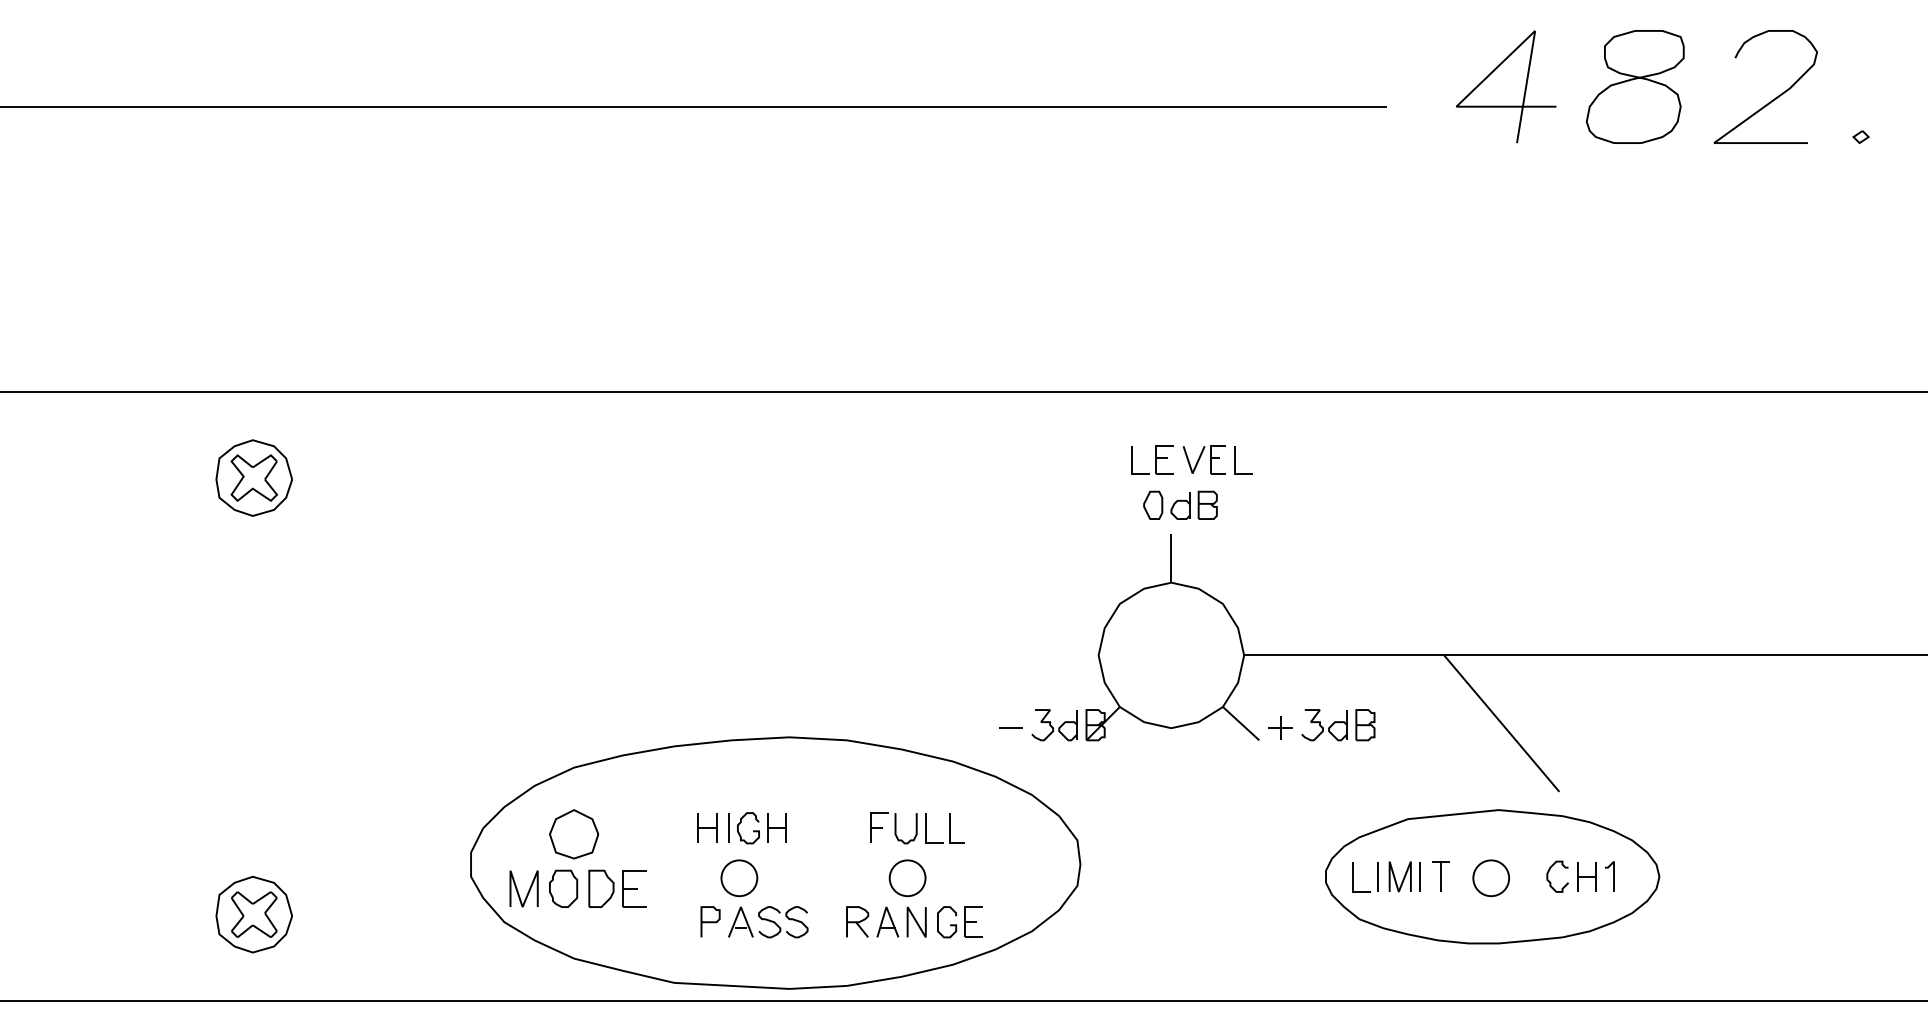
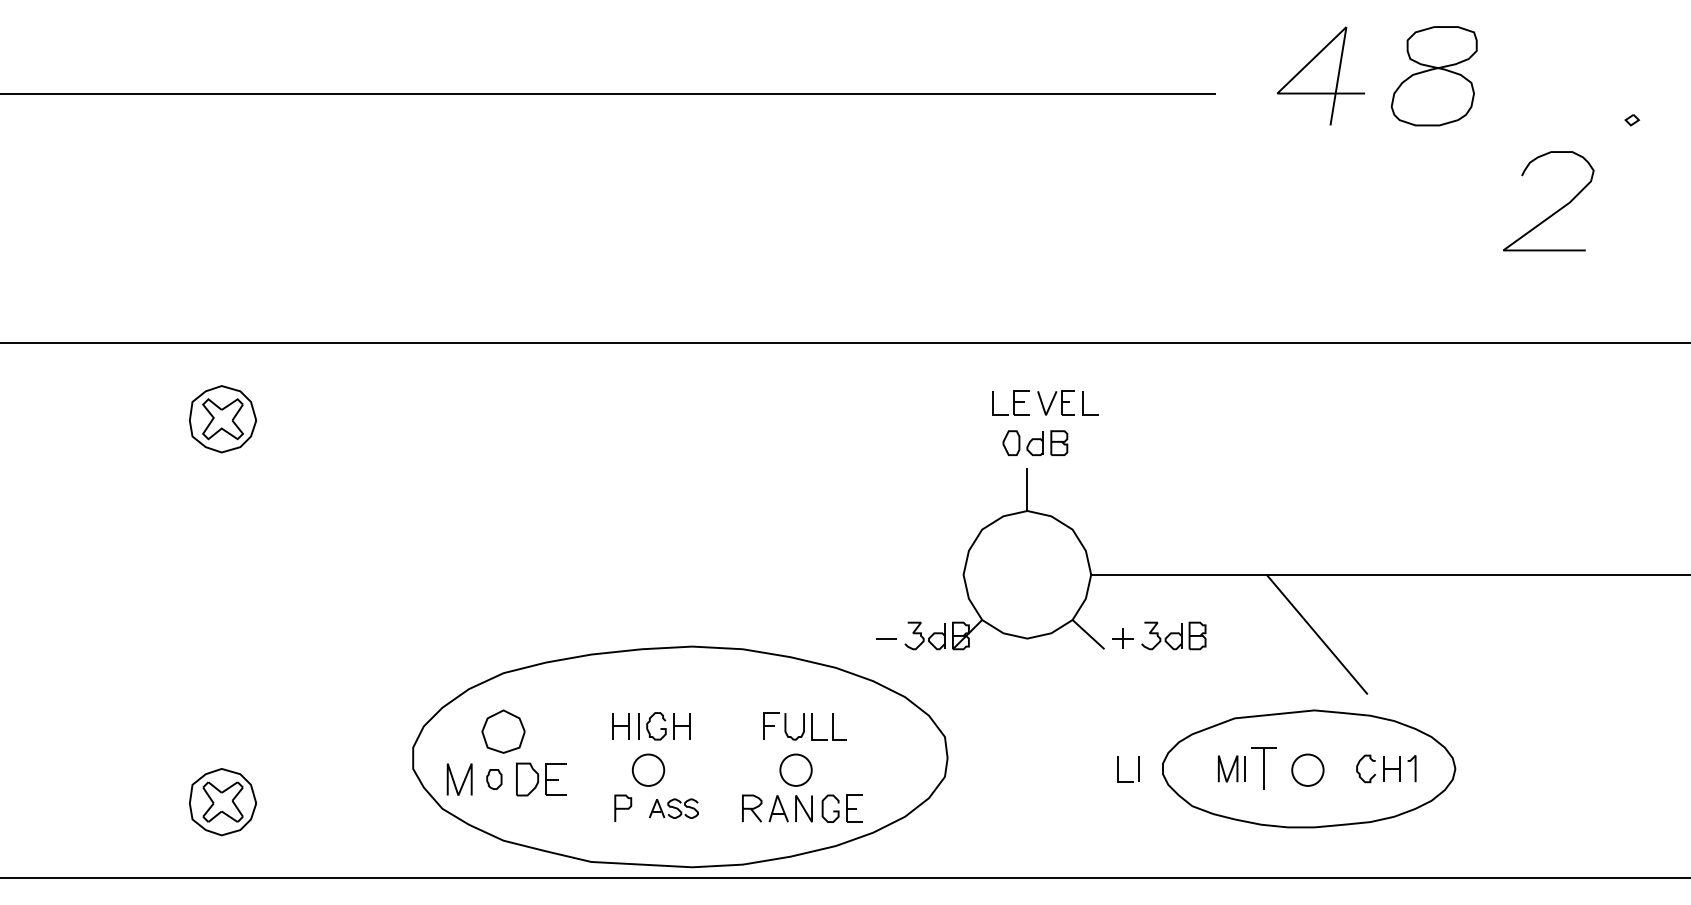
curve: (1773, 98) -> (1555, 211), moved
part: (1440, 876) -> (1263, 768), size x1.6
part: (1353, 877) -> (1118, 769), moved
part: (563, 888) -> (494, 779), size x0.6
part: (767, 921) -> (673, 808), size x0.7

